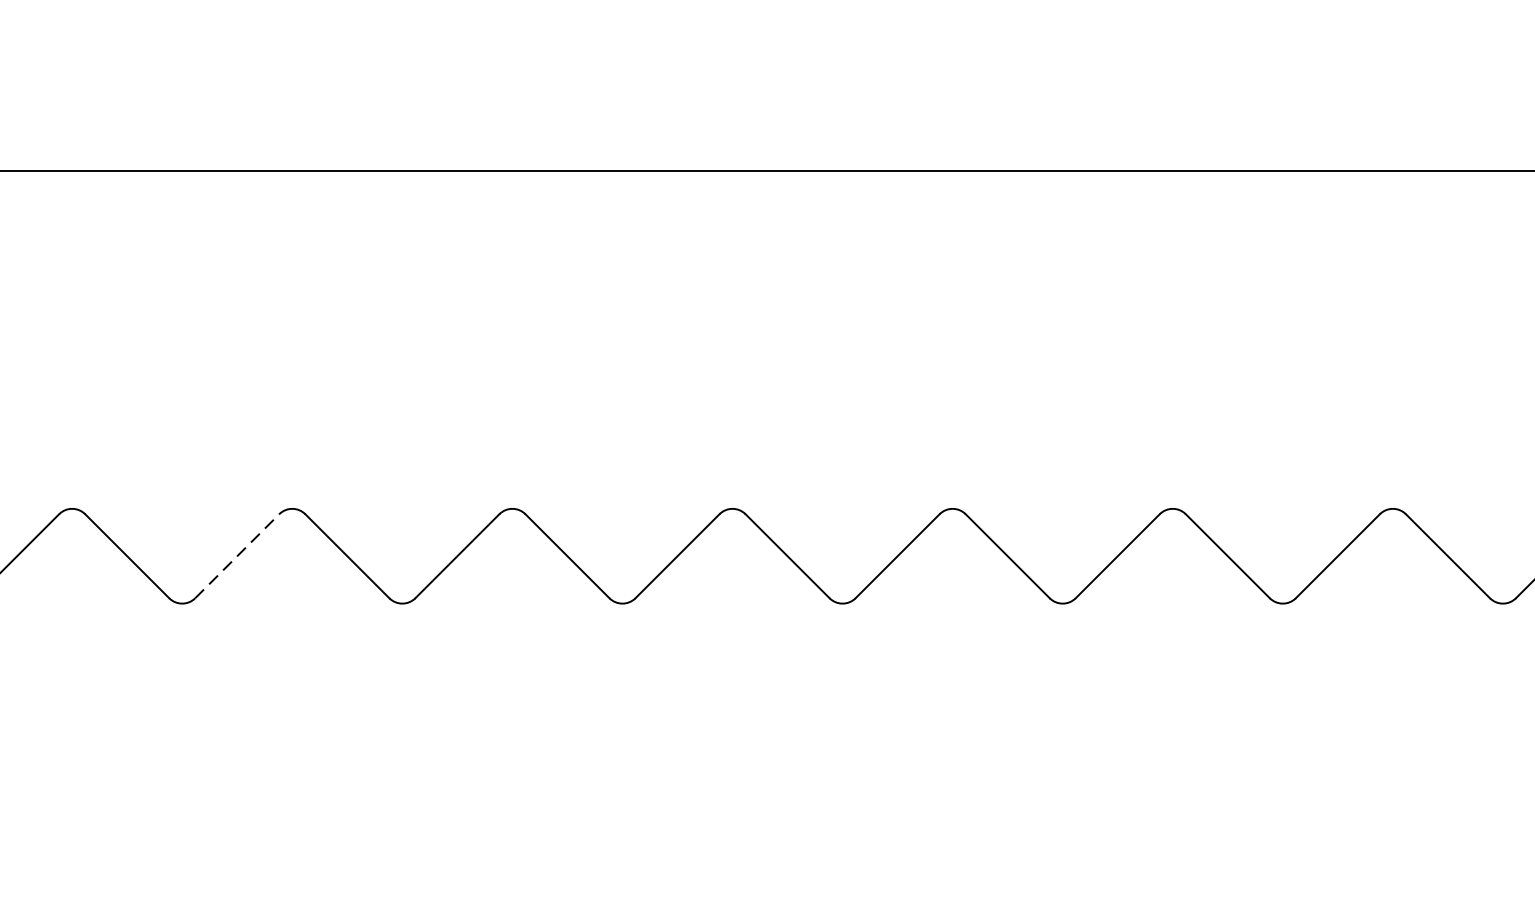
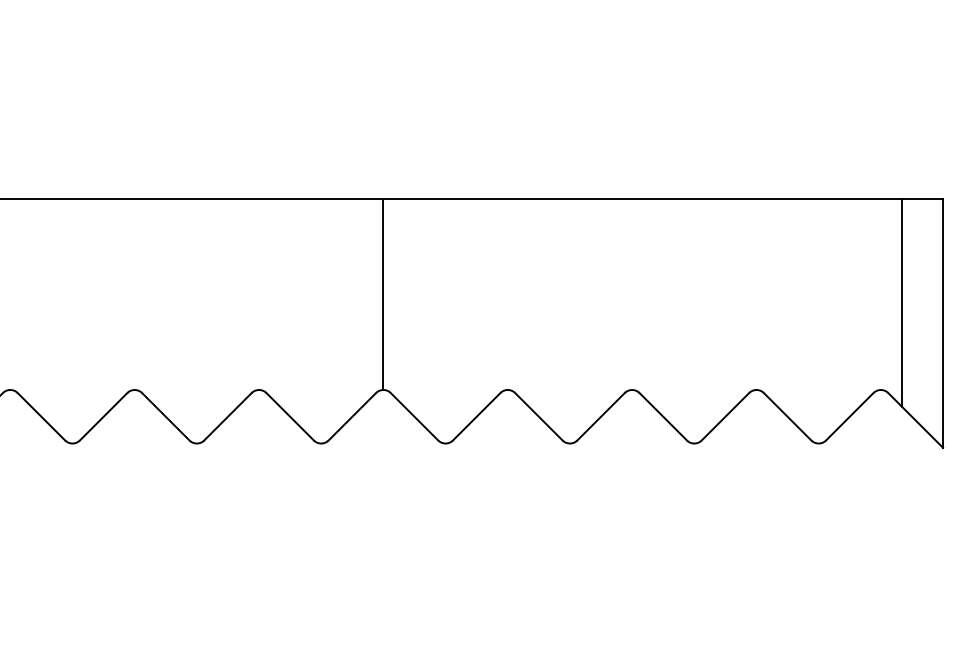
line: (732, 339) -> (383, 294), added
line: (237, 555) -> (103, 416), dashed -> solid

